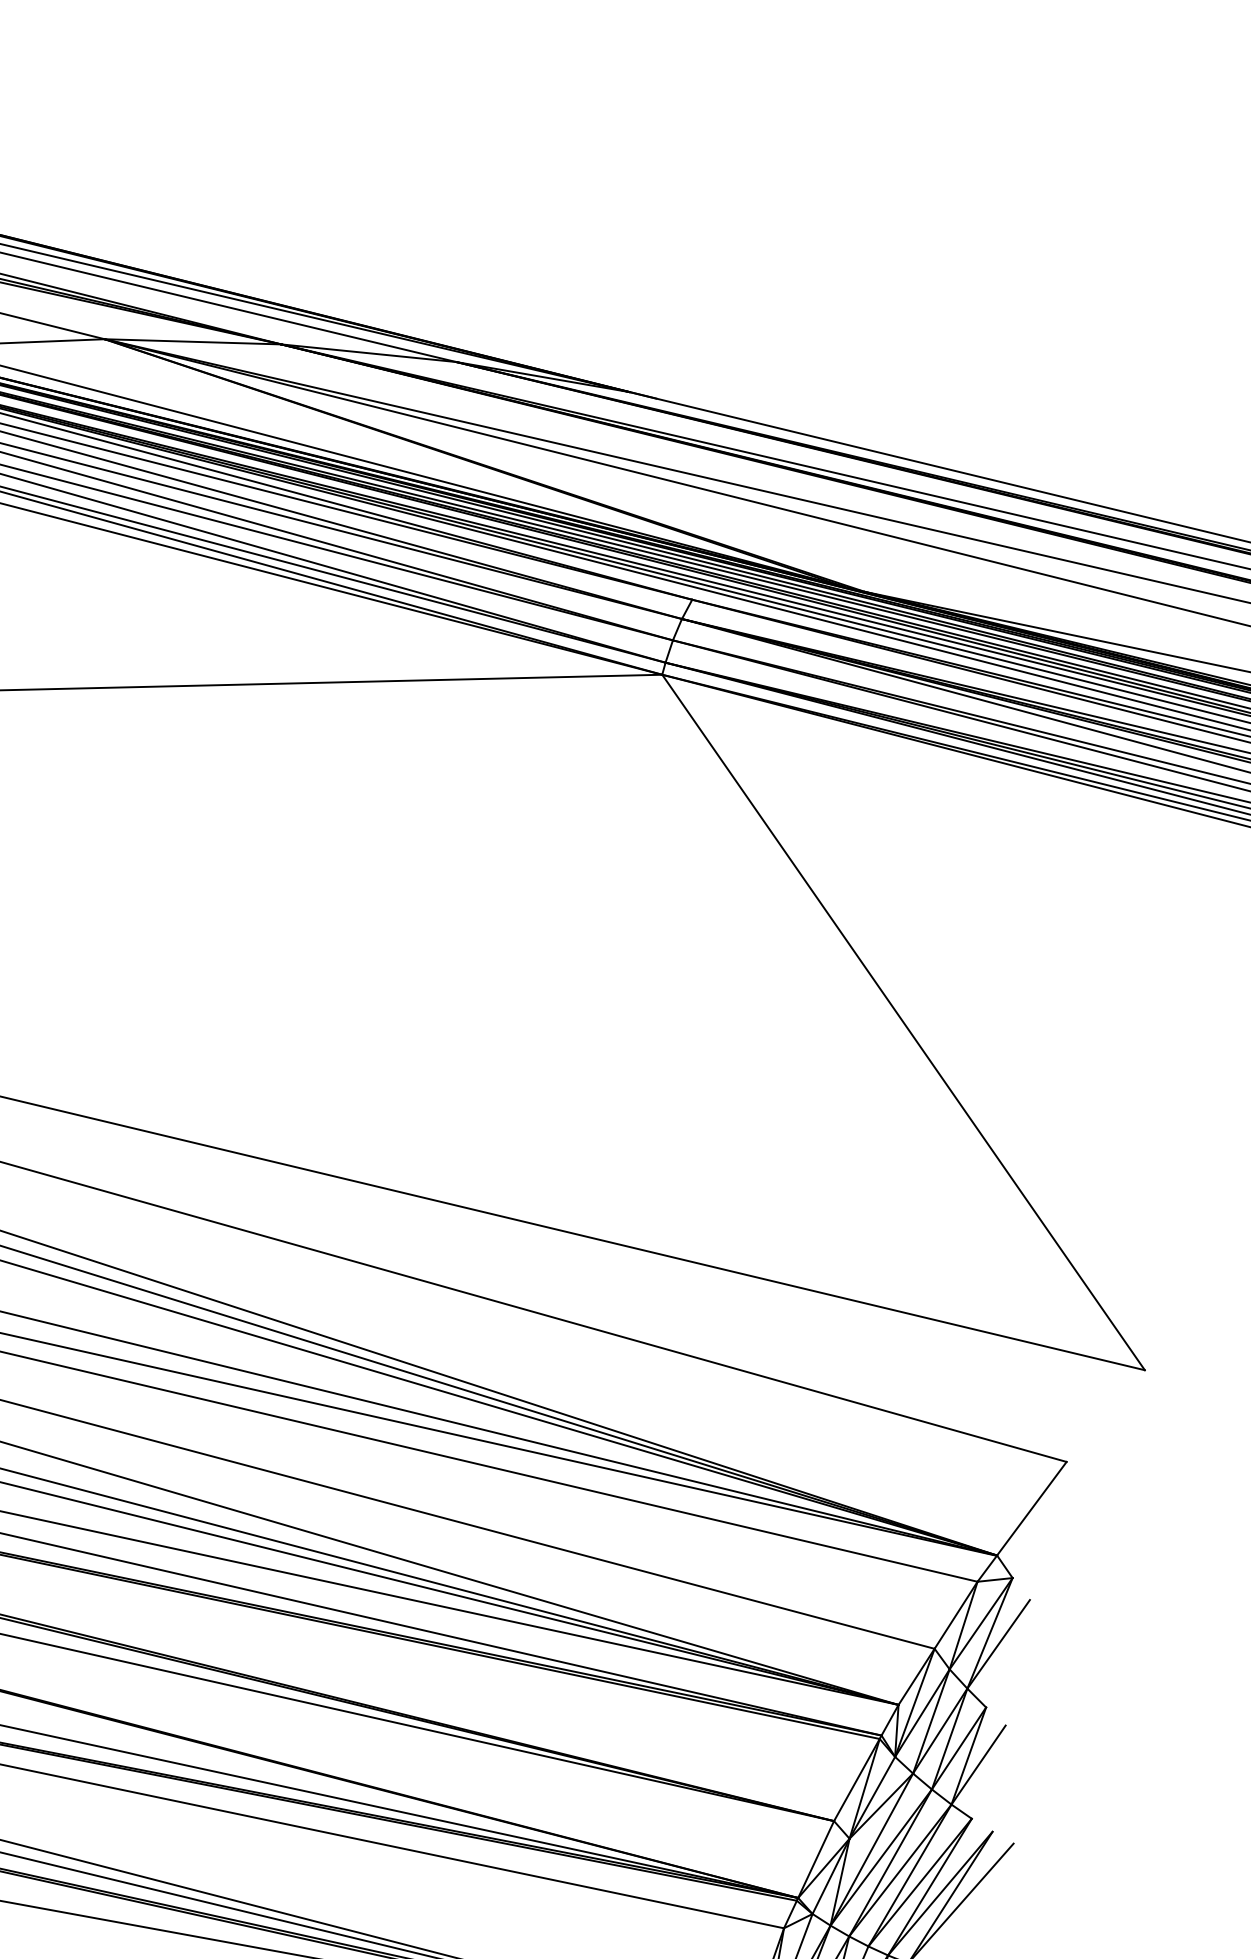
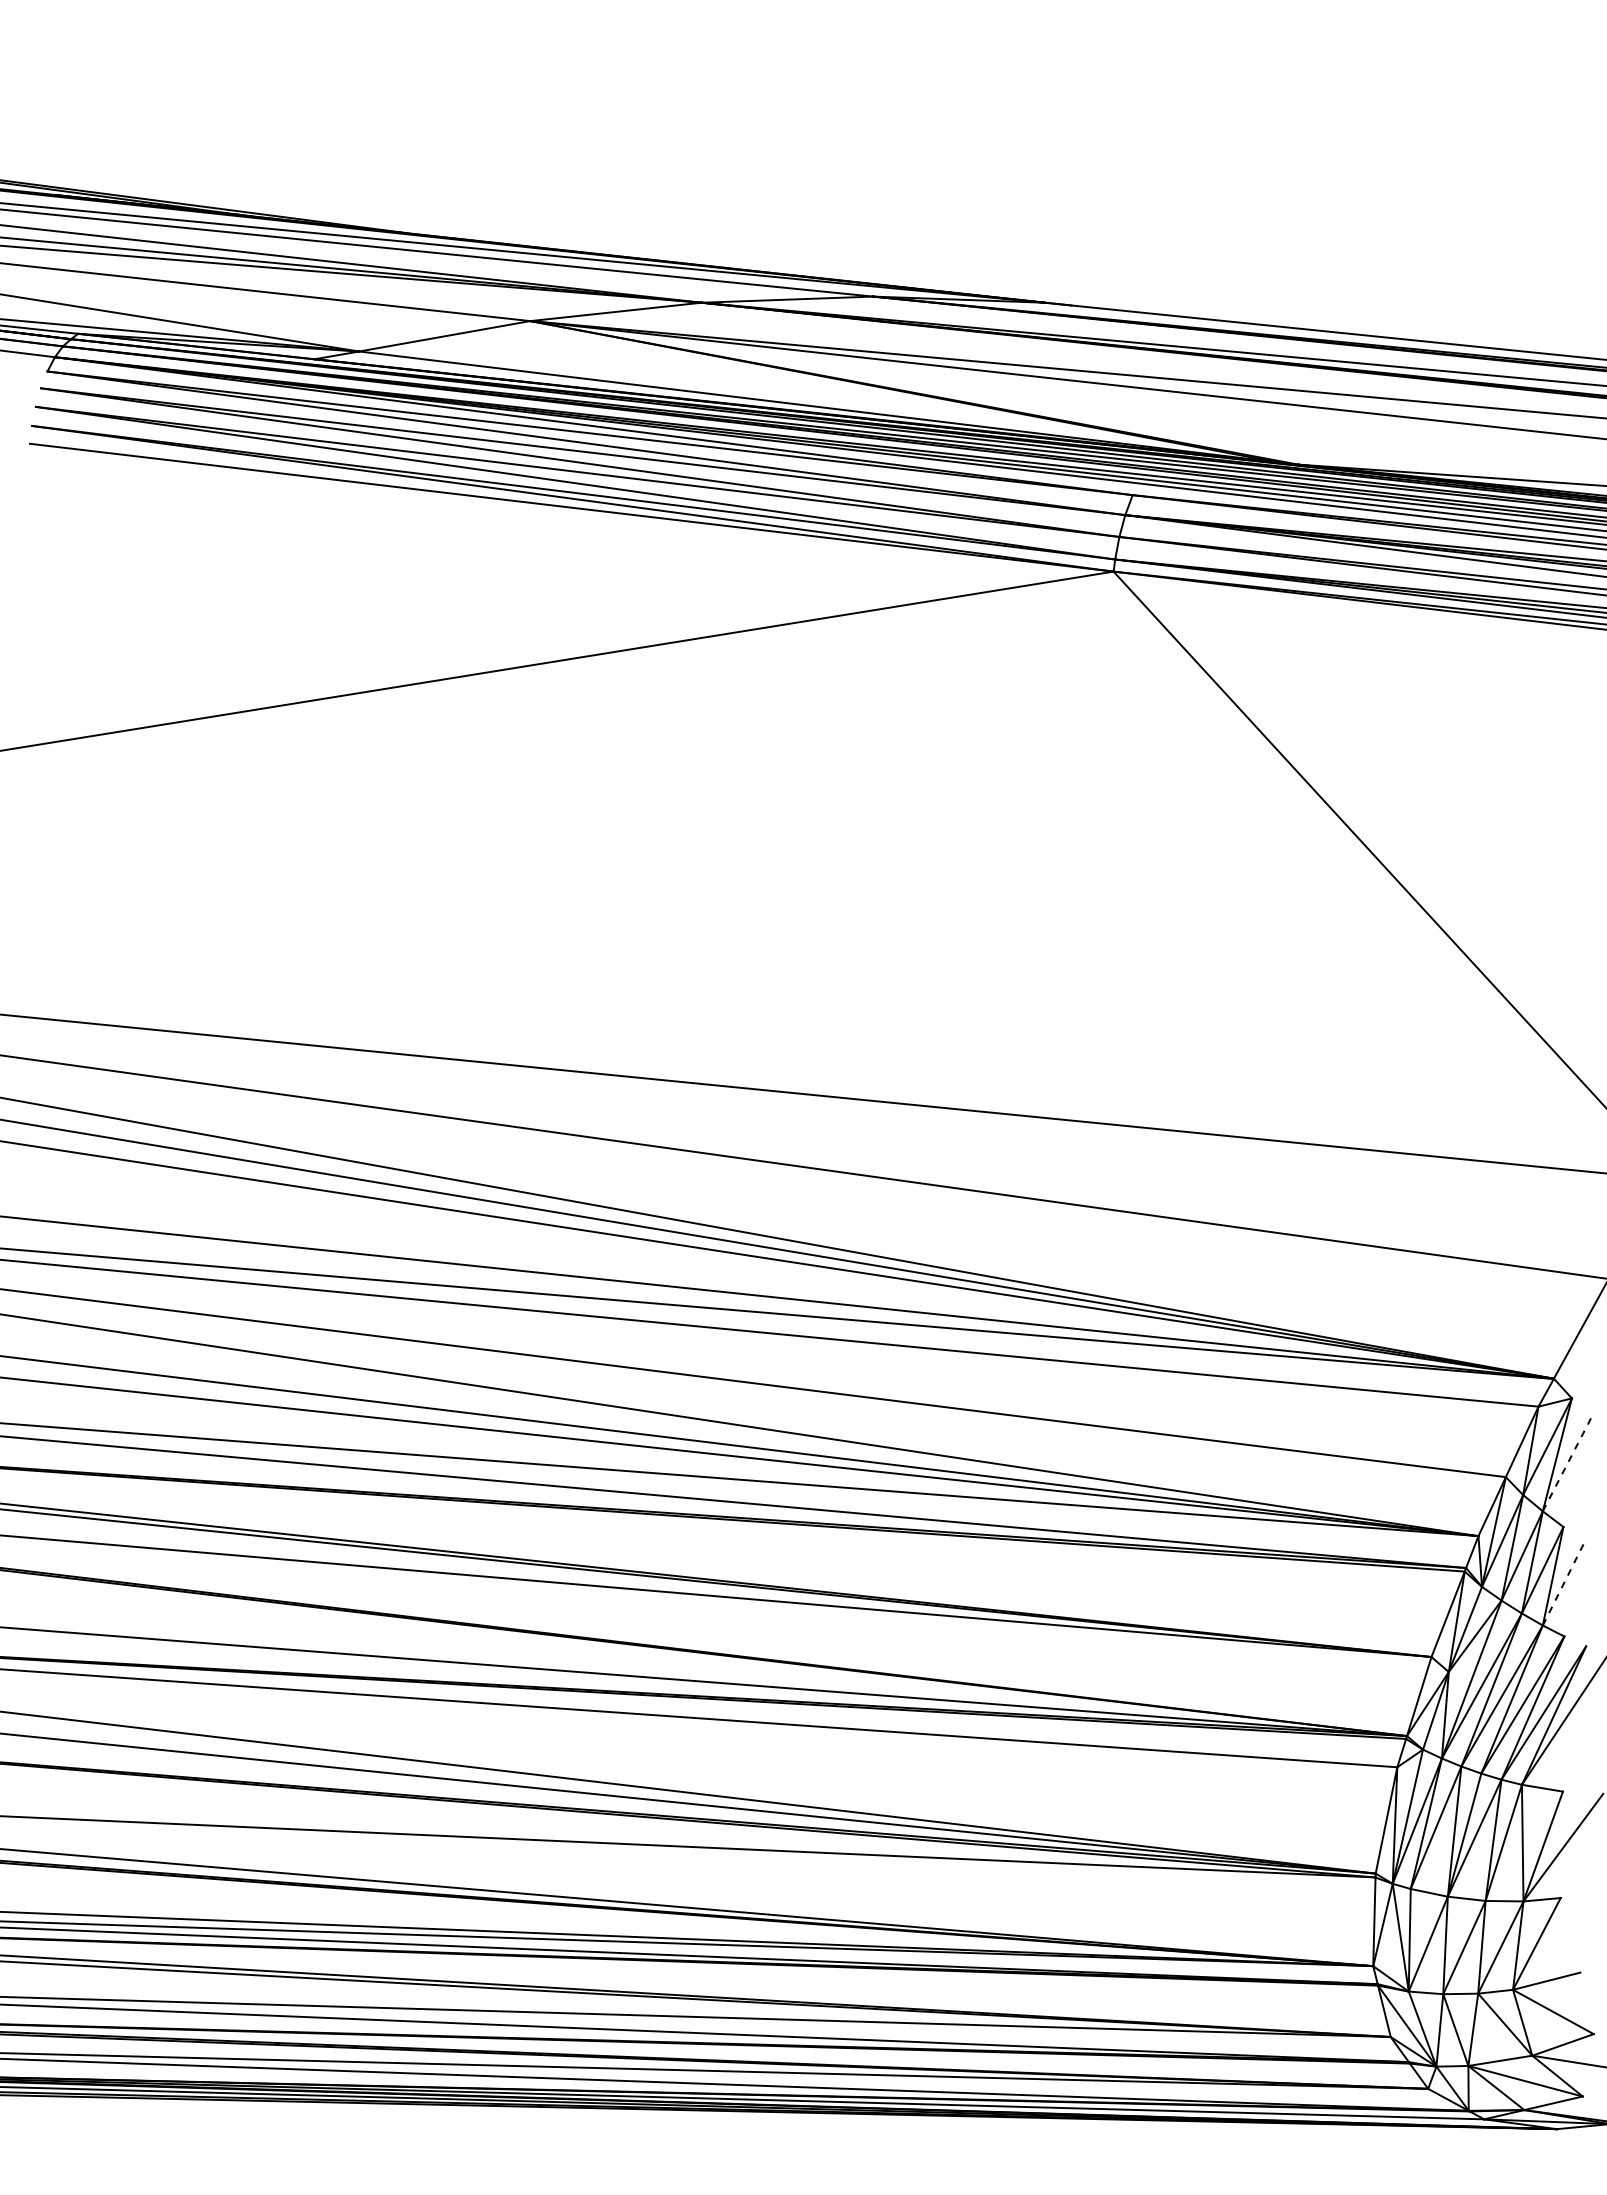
line: (998, 1644) -> (1567, 1464), solid -> dashed
line: (978, 1764) -> (1563, 1583), solid -> dashed

